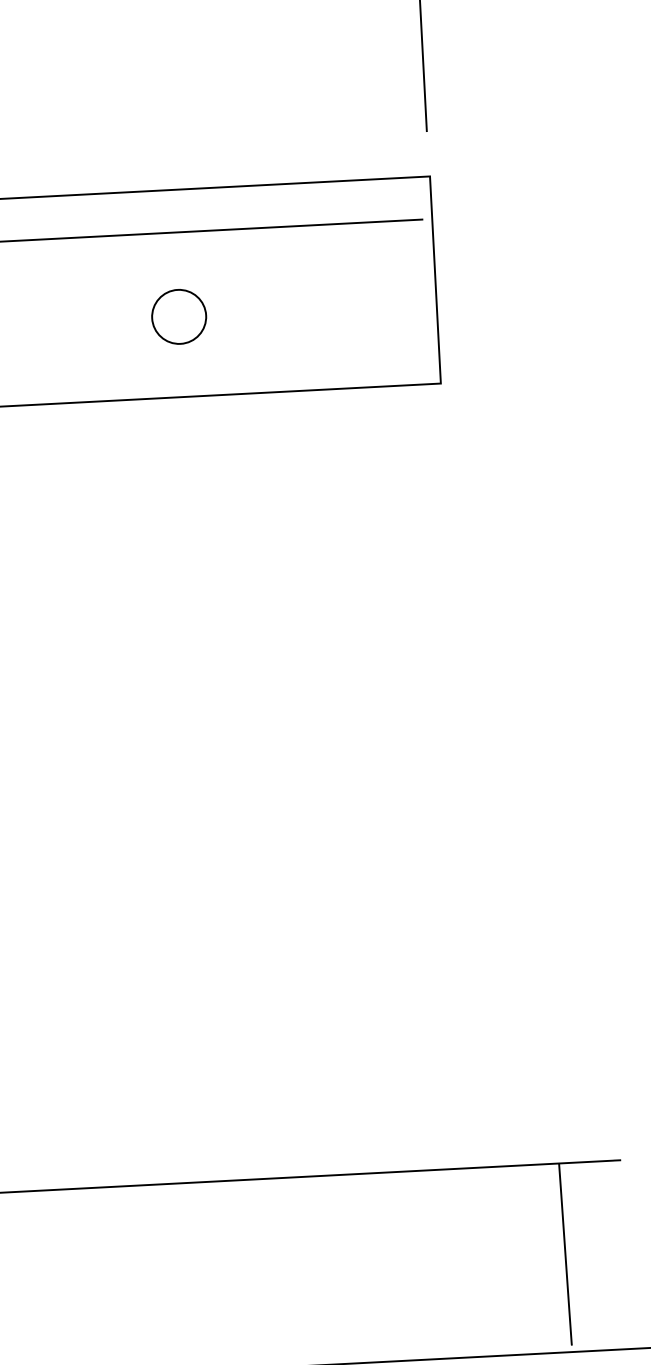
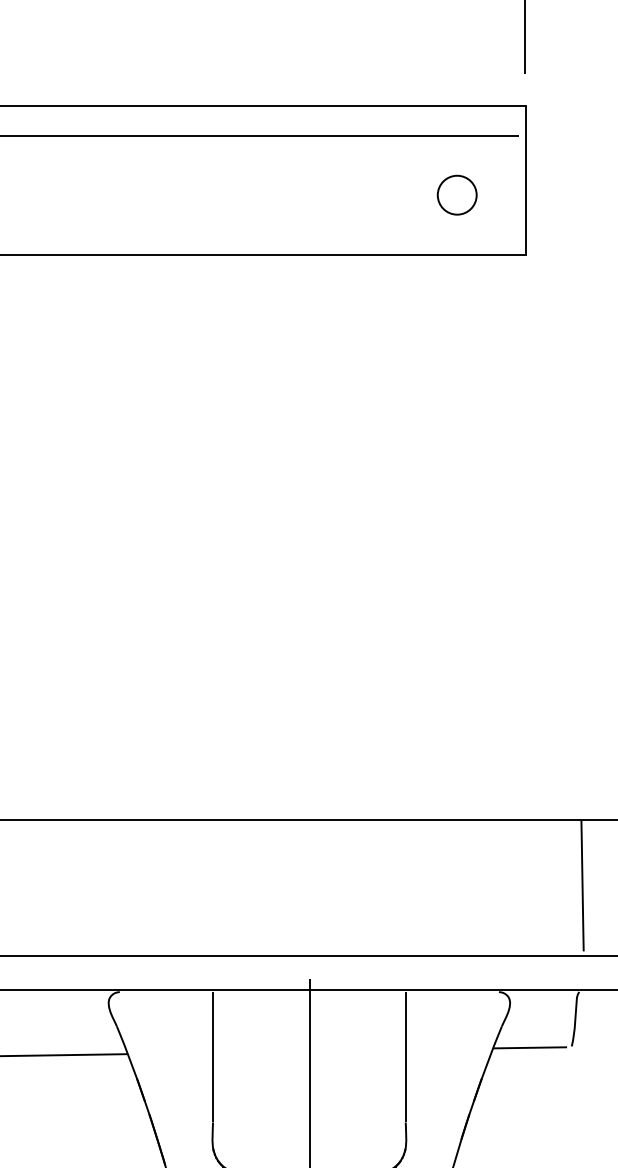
part: (178, 315) -> (456, 194), moved

